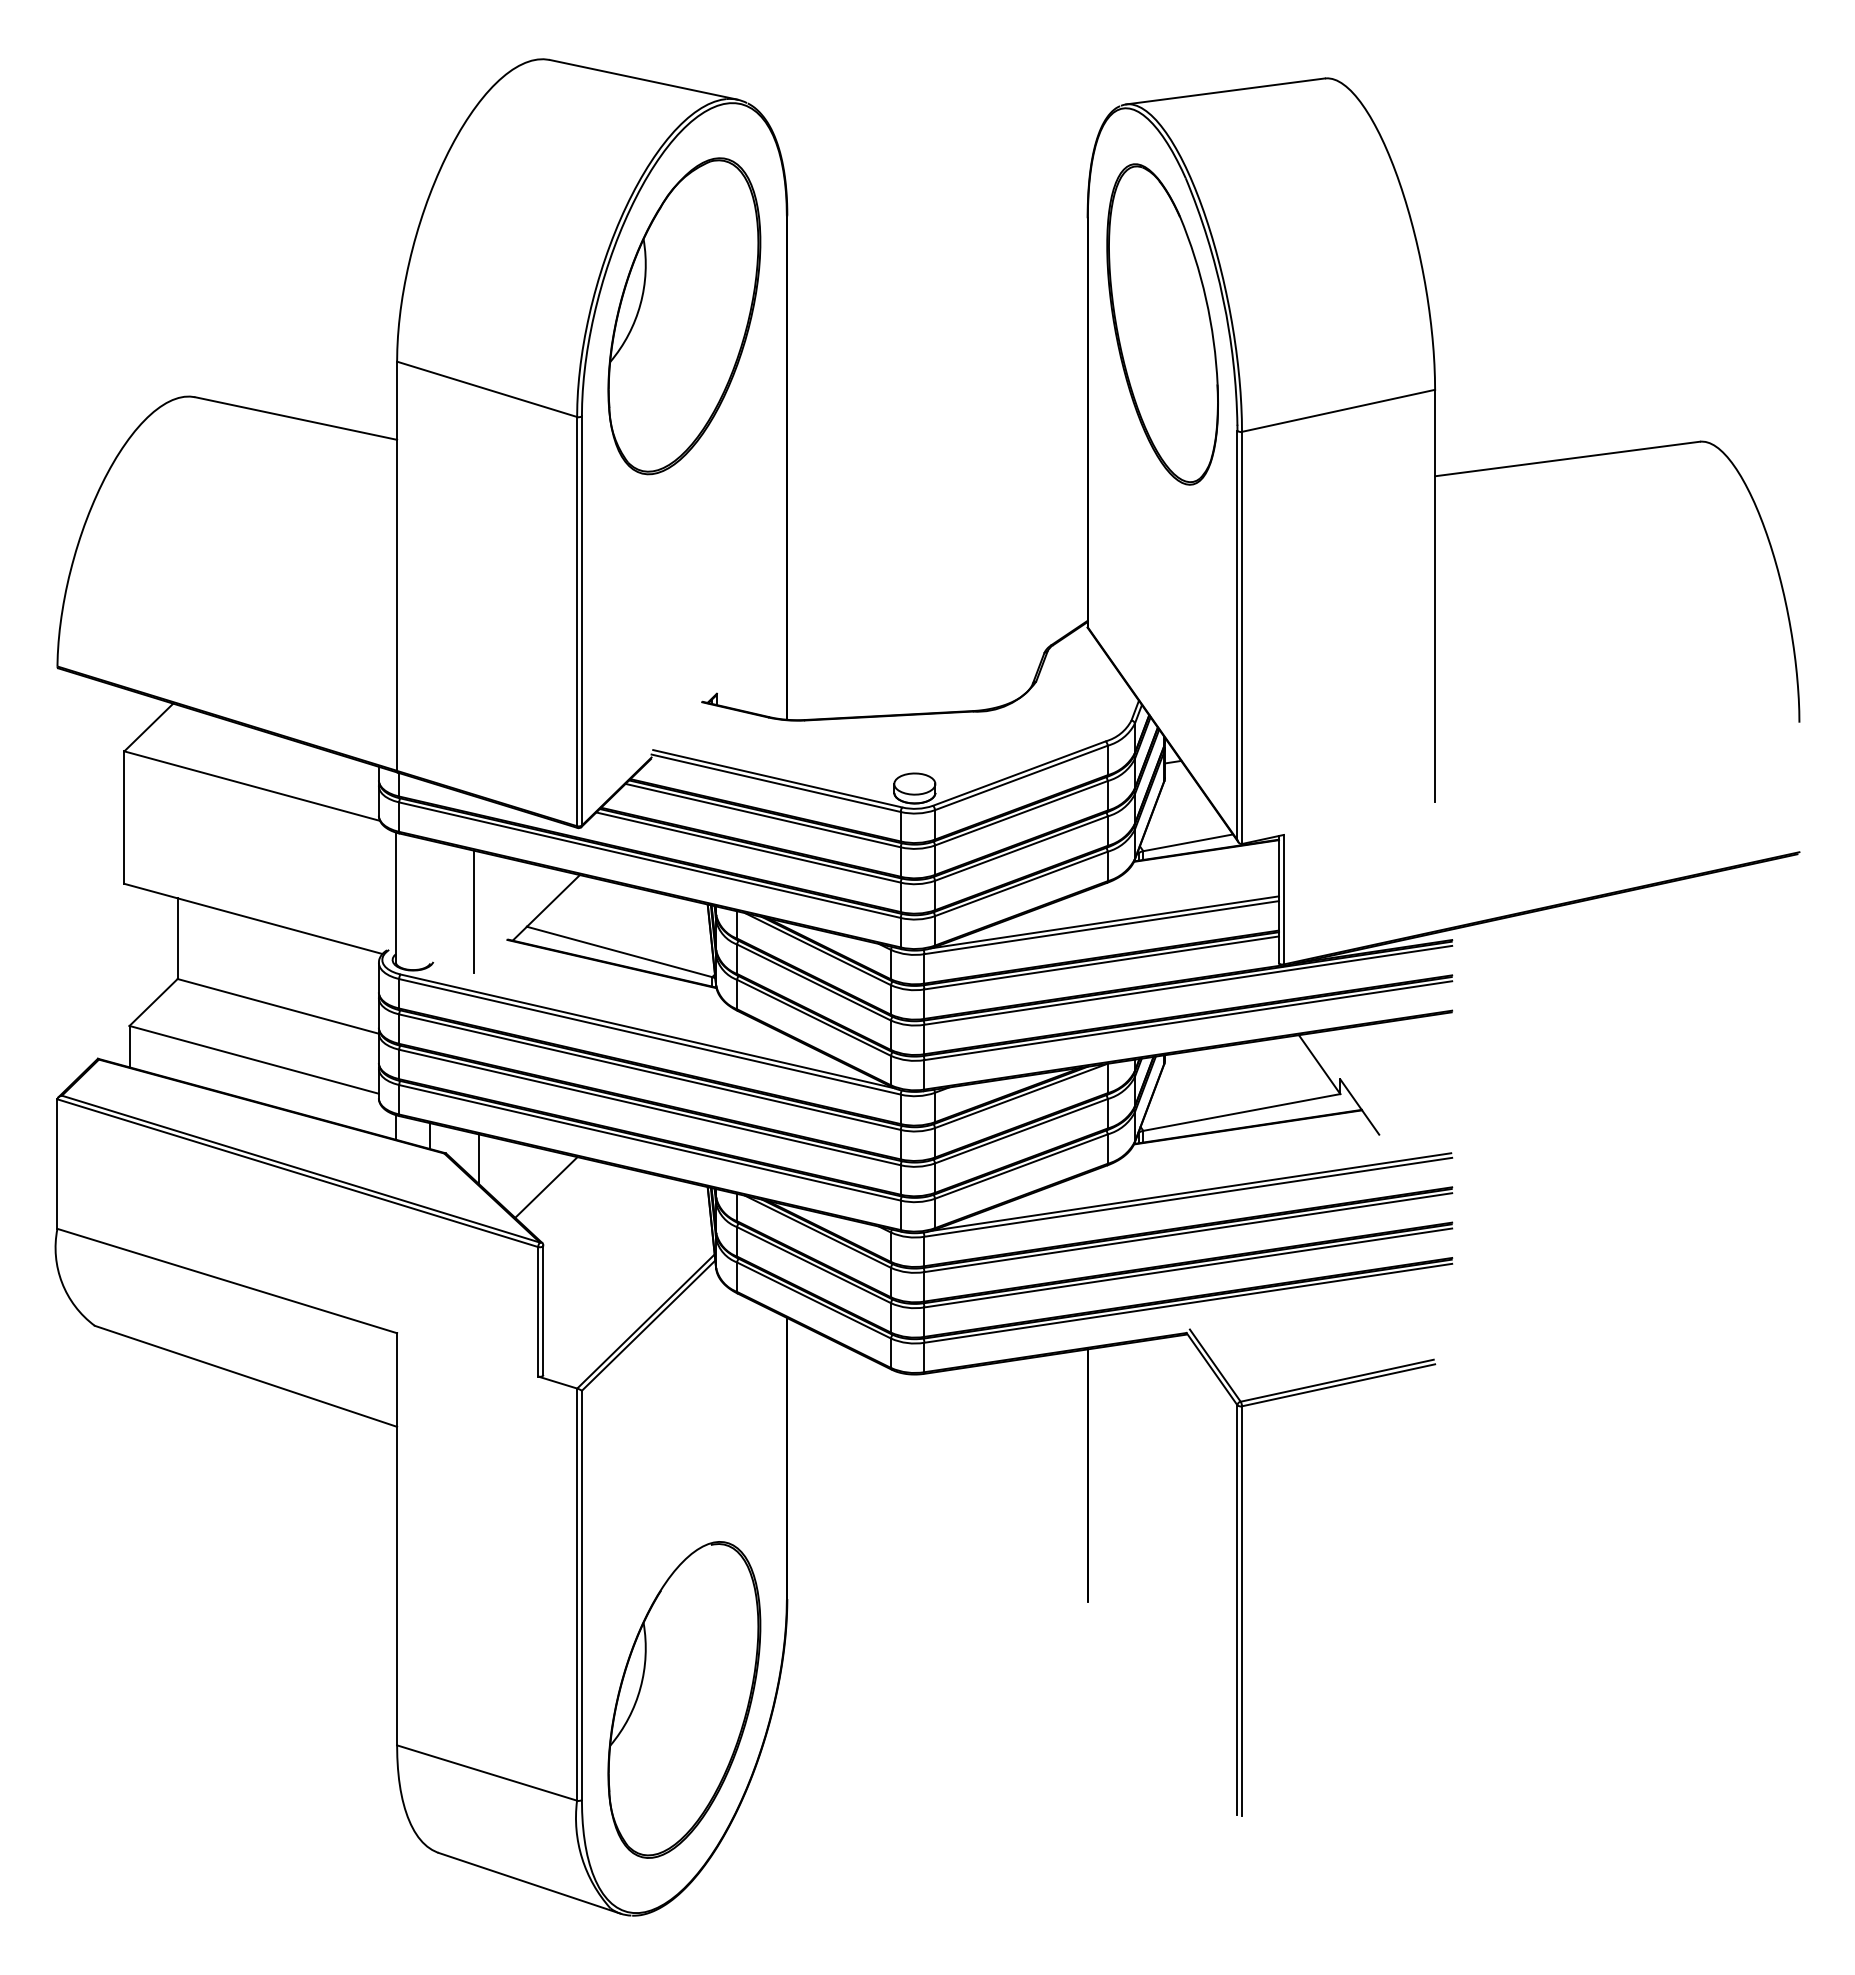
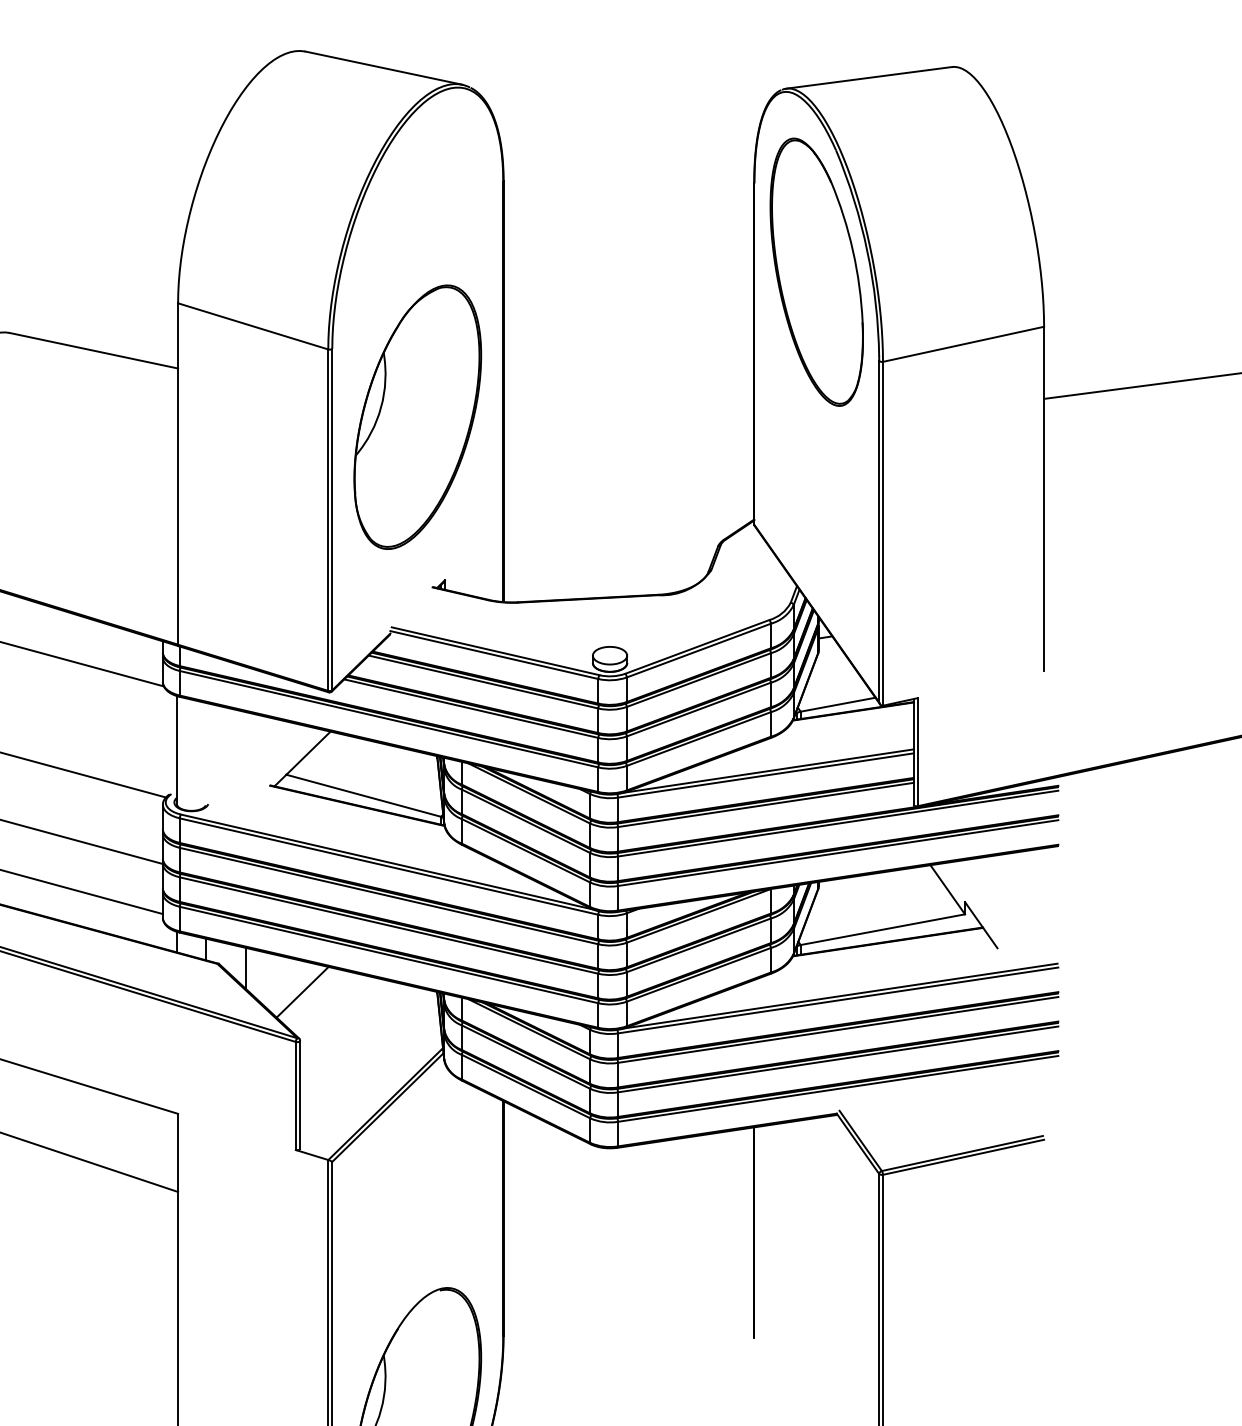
part: (684, 316) -> (417, 417), moved
line: (473, 911) -> (241, 762), removed

